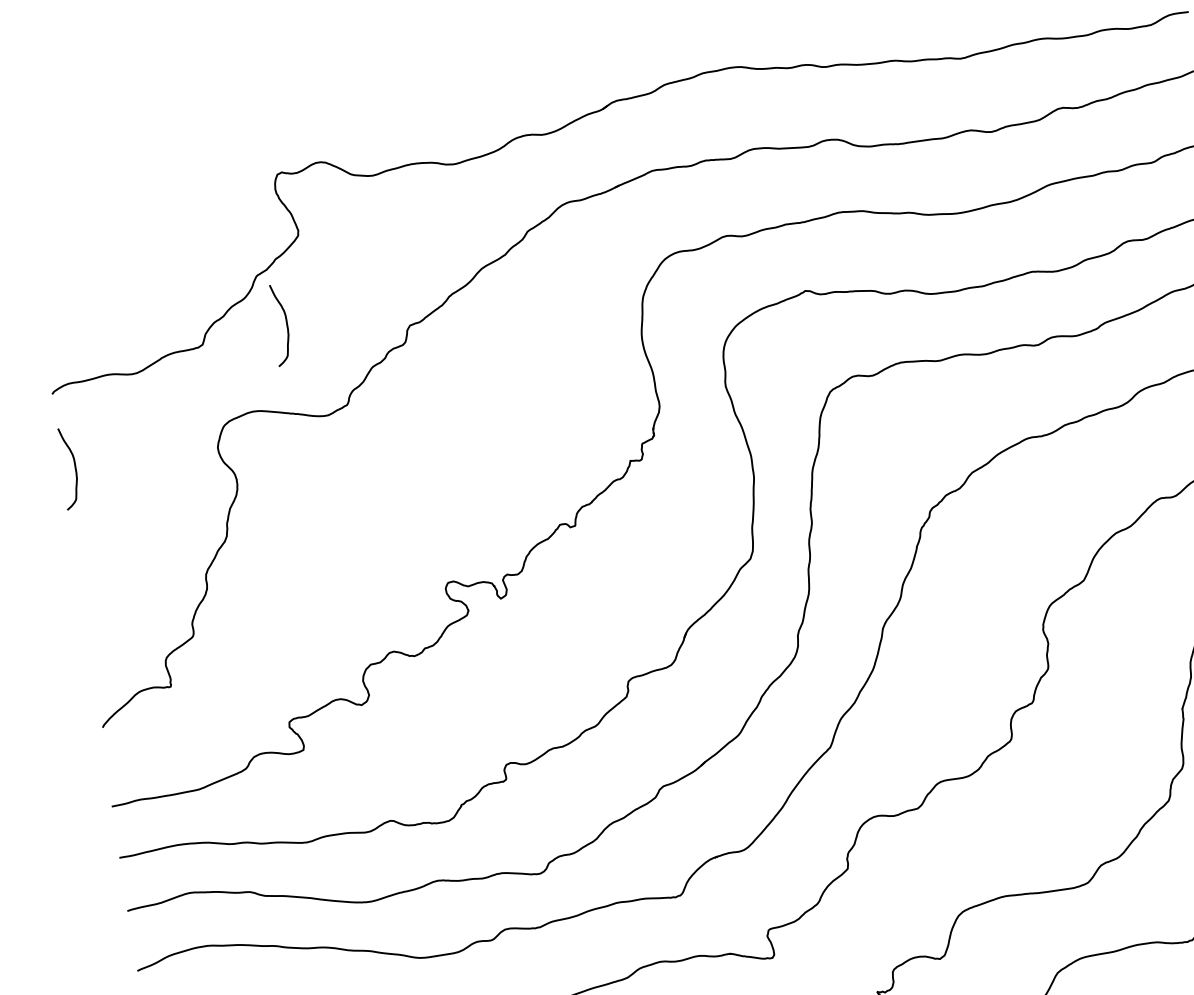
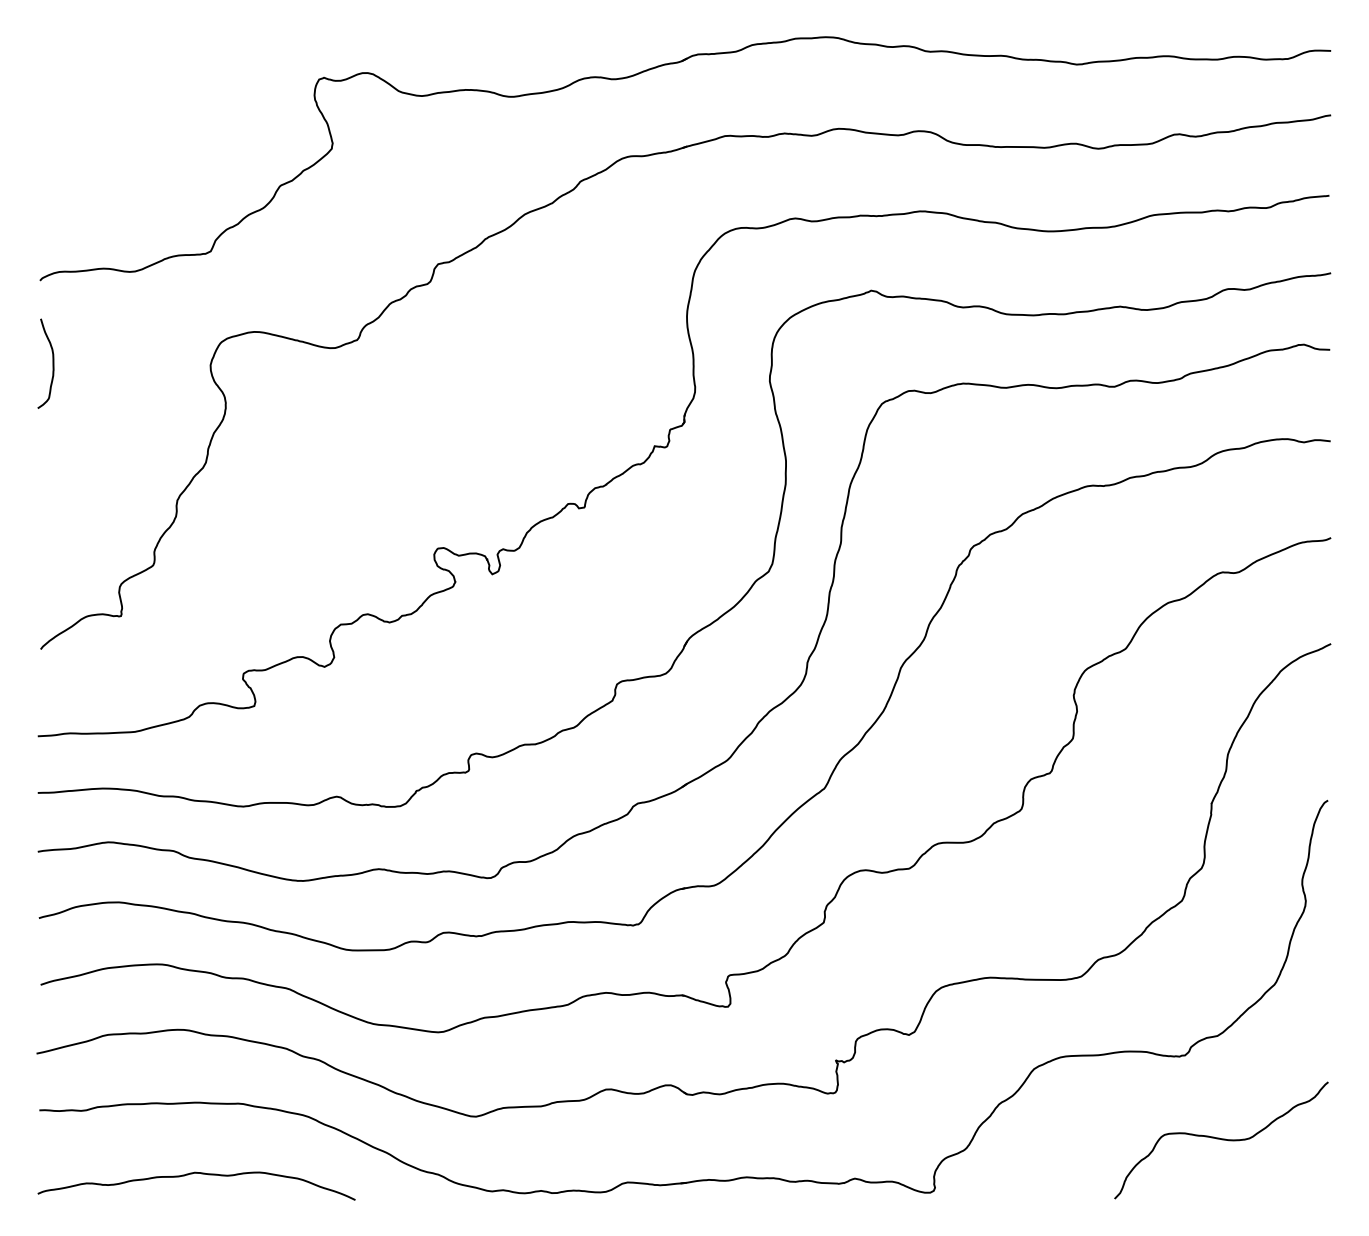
curve: (286, 324) -> (304, 242), removed

